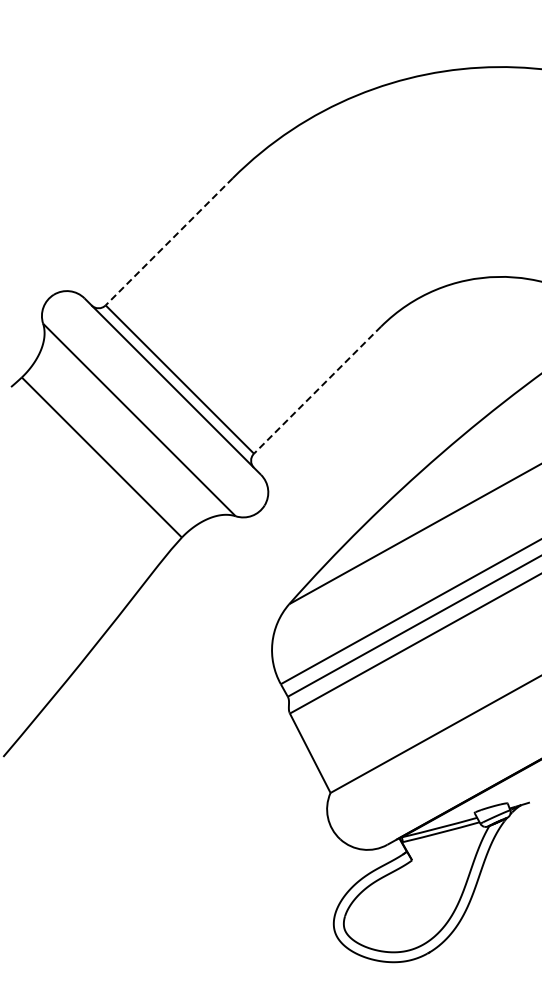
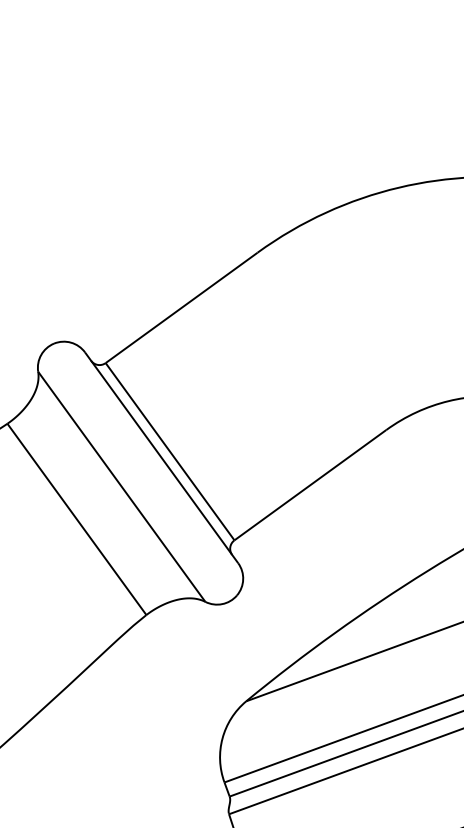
line: (169, 241) -> (181, 307), dashed -> solid
line: (317, 390) -> (310, 485), dashed -> solid

